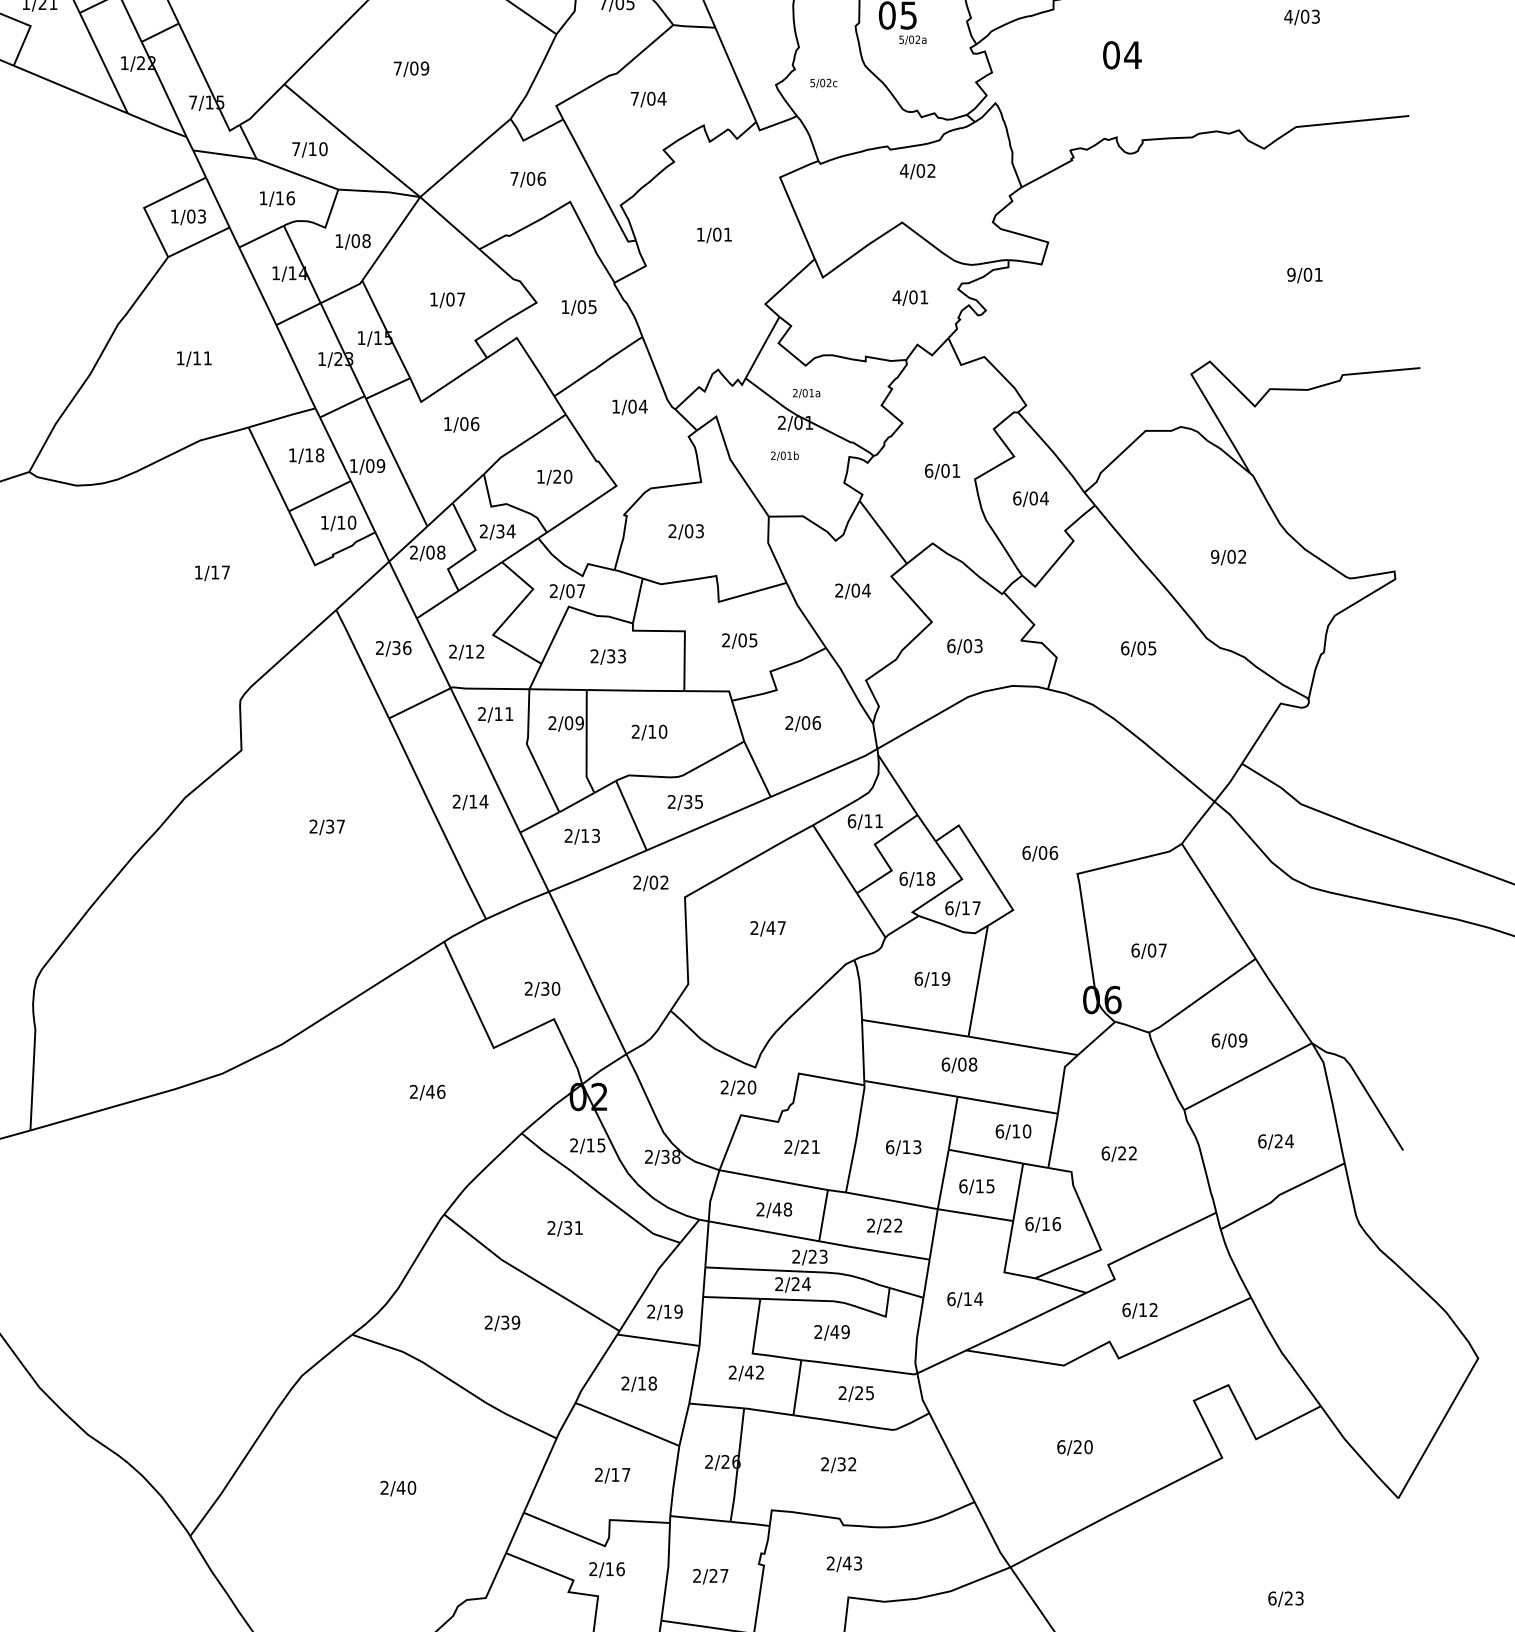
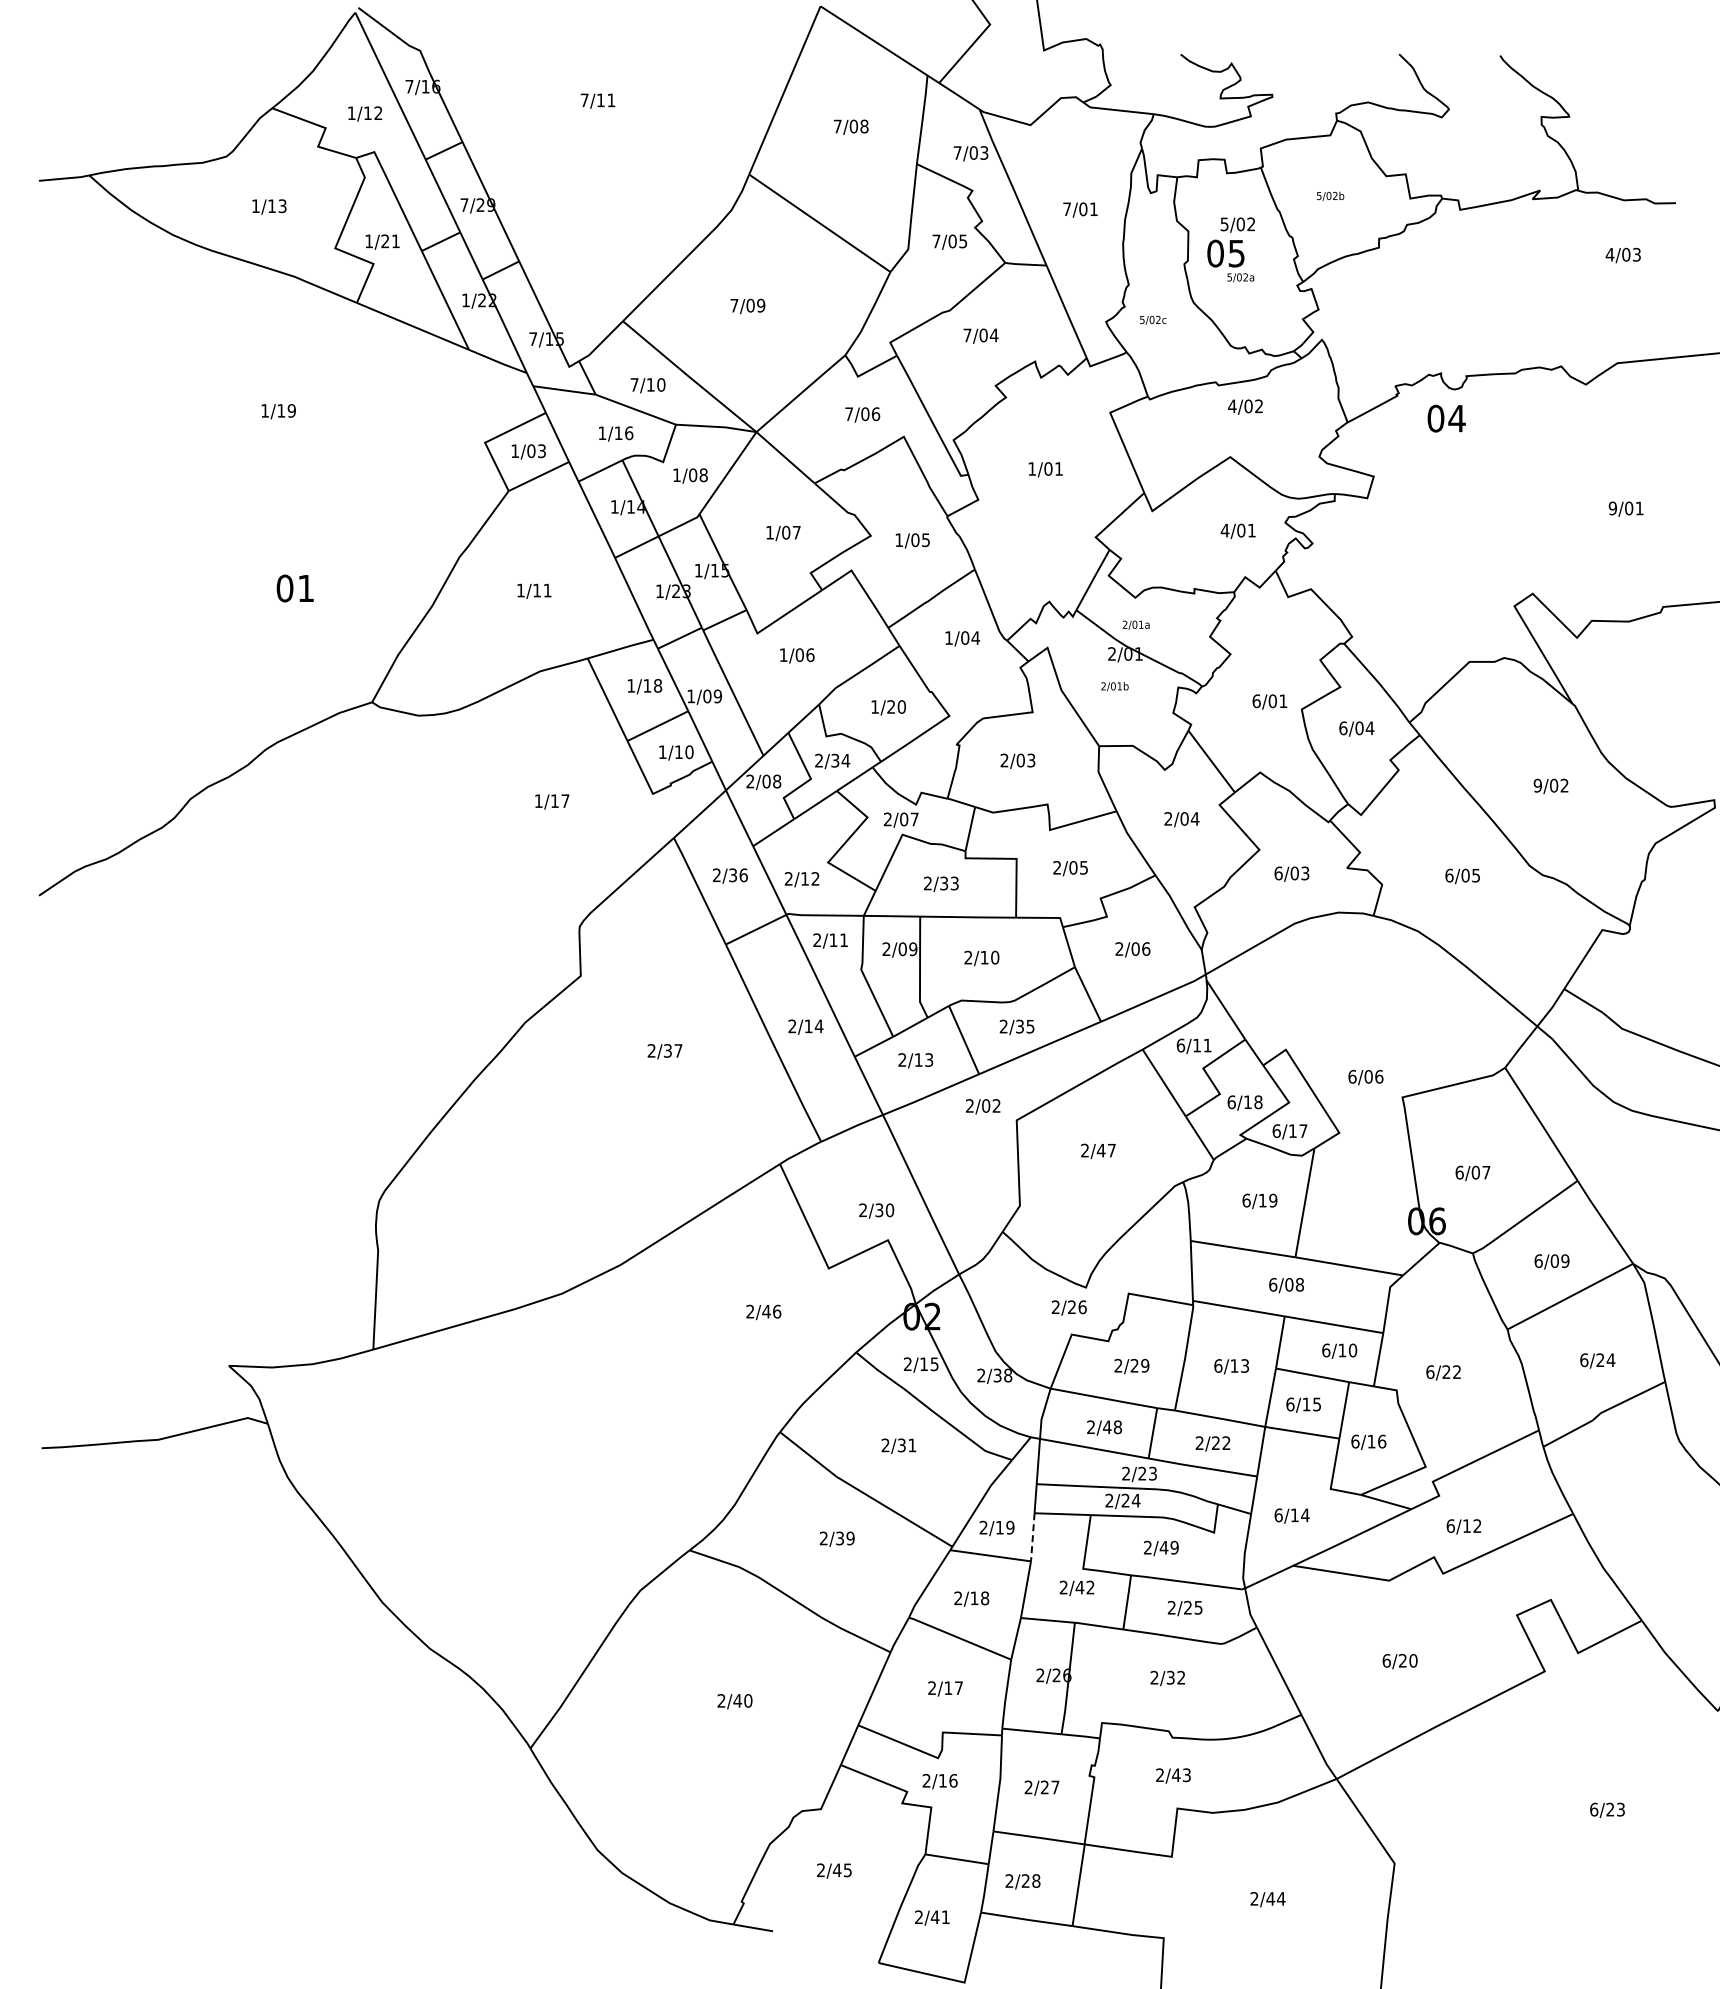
text: (1122, 55) -> (1446, 418), moved
text: (751, 1086) -> (1082, 1306), 2/20 -> 2/26
text: (815, 1146) -> (1145, 1365), 2/21 -> 2/29
line: (701, 1321) -> (1032, 1537), solid -> dashed

